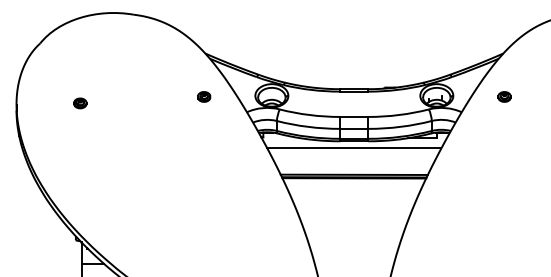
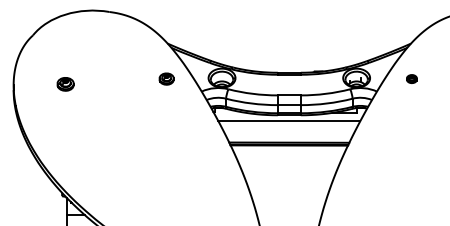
part: (204, 96) -> (167, 78), size x1.4
part: (80, 103) -> (65, 84), size x1.6

